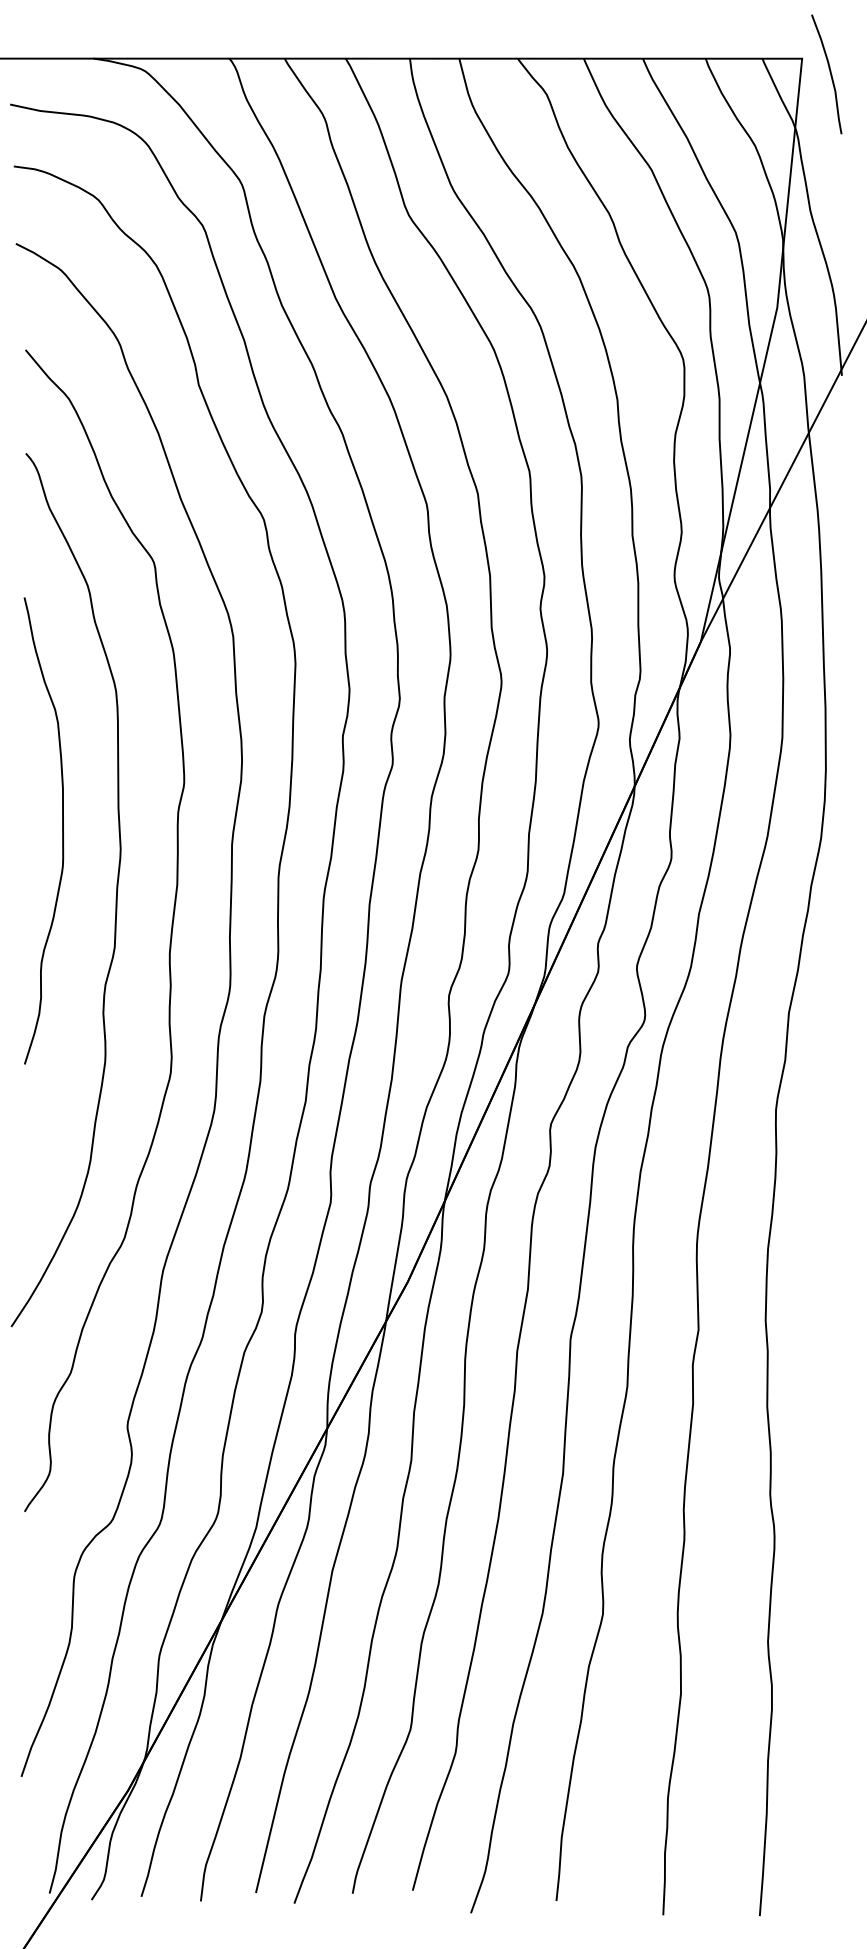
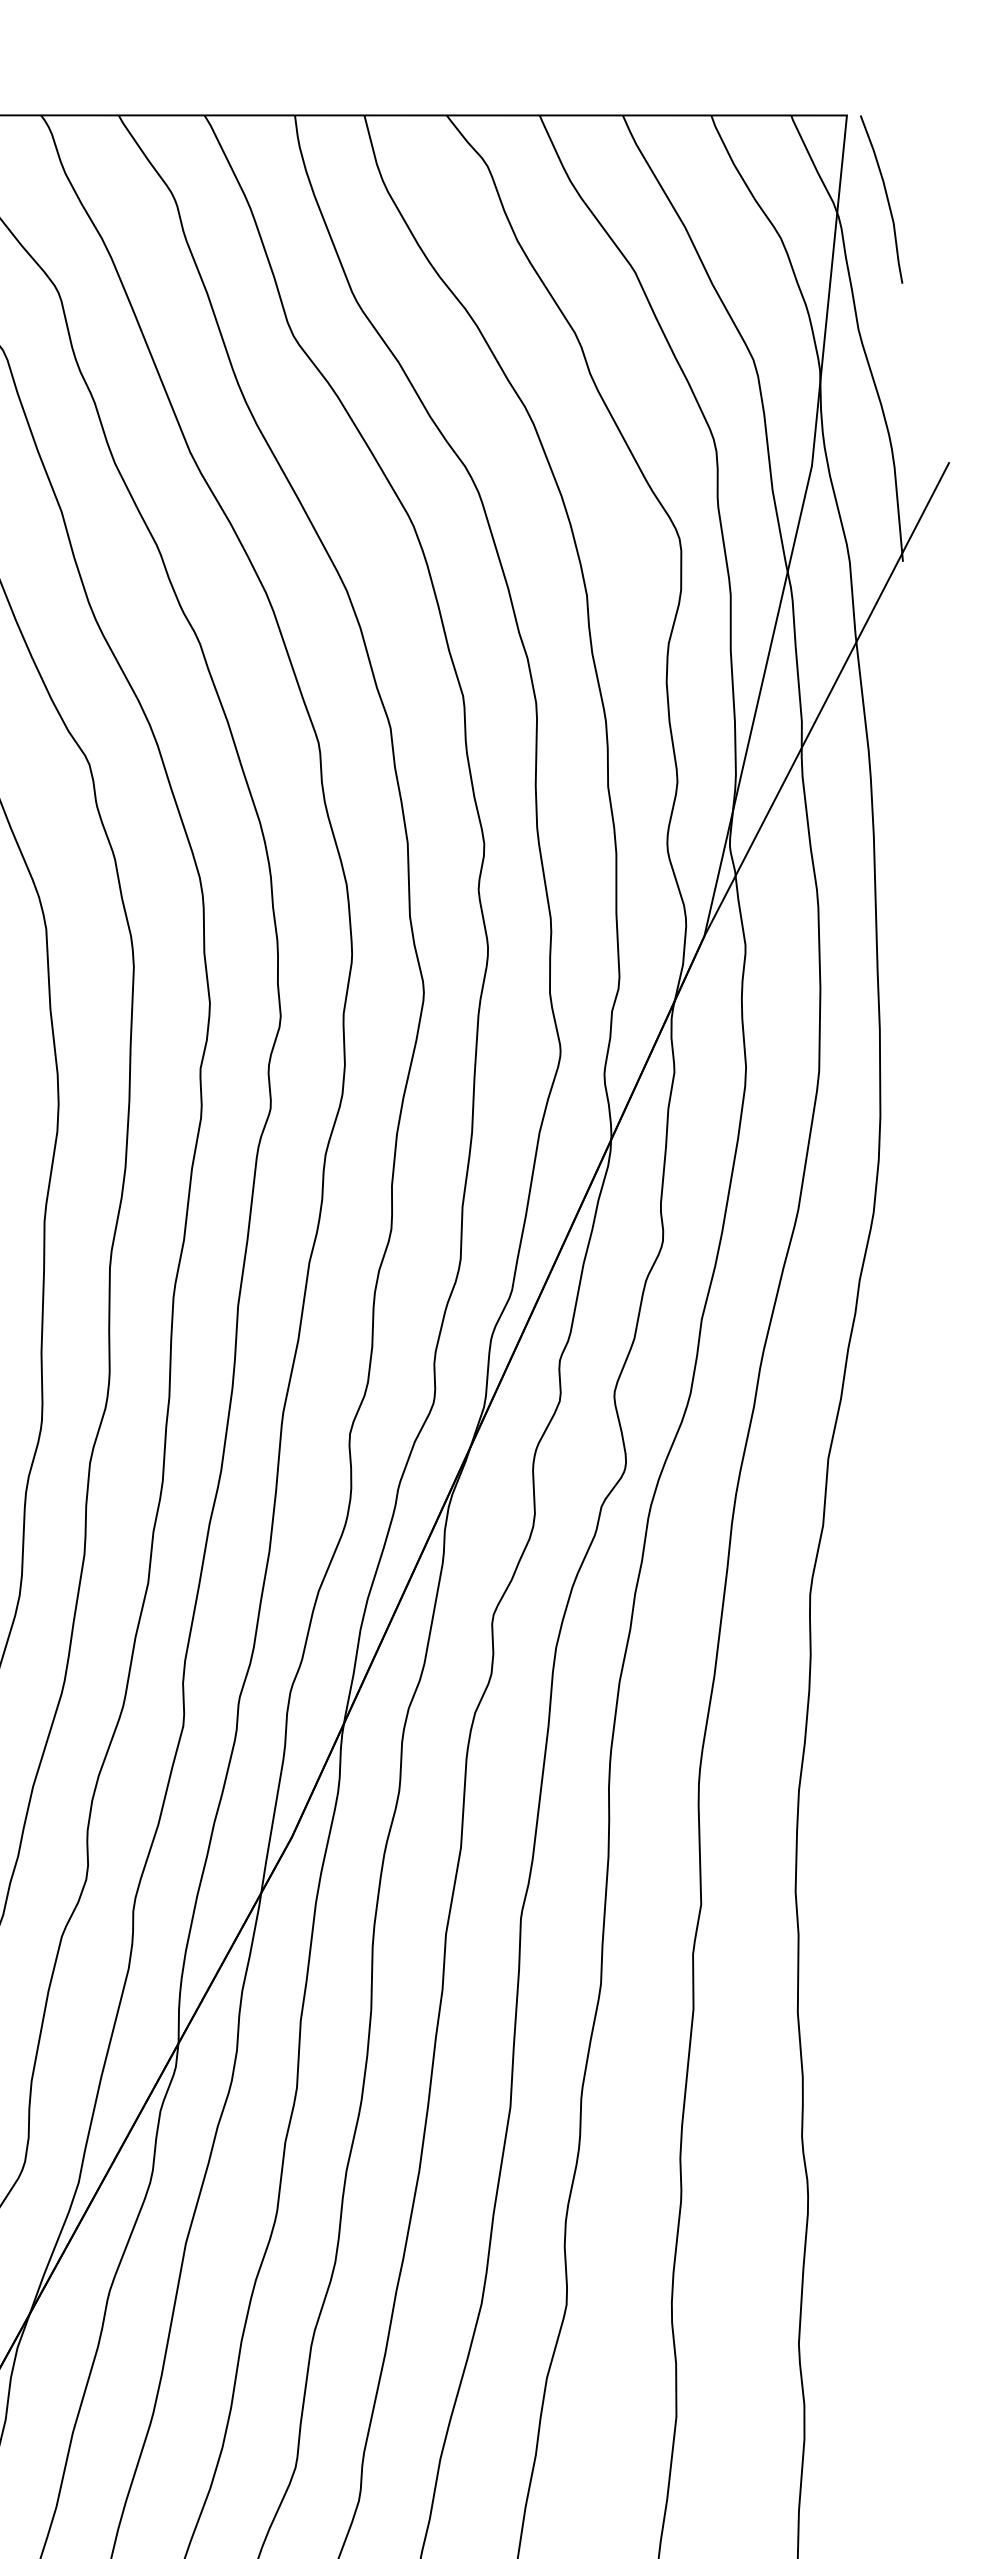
curve: (829, 72) -> (885, 196), moved

